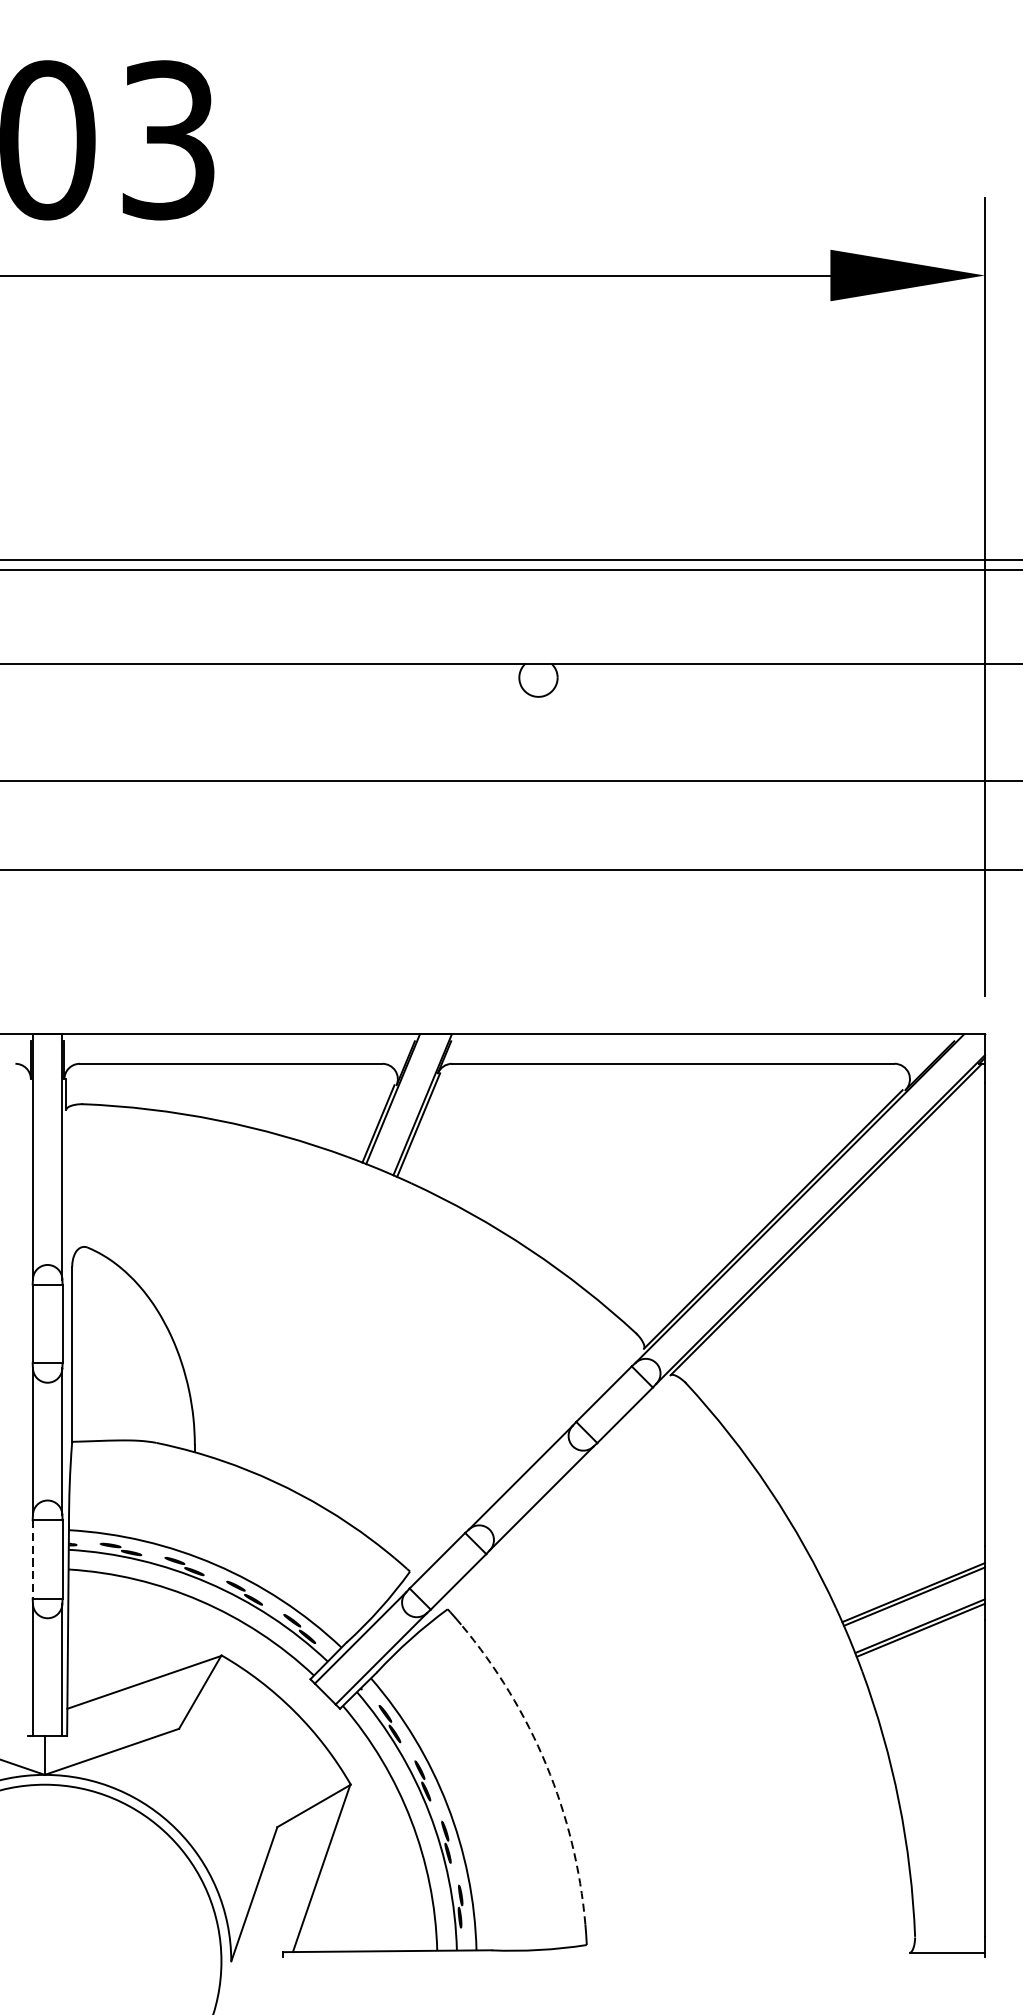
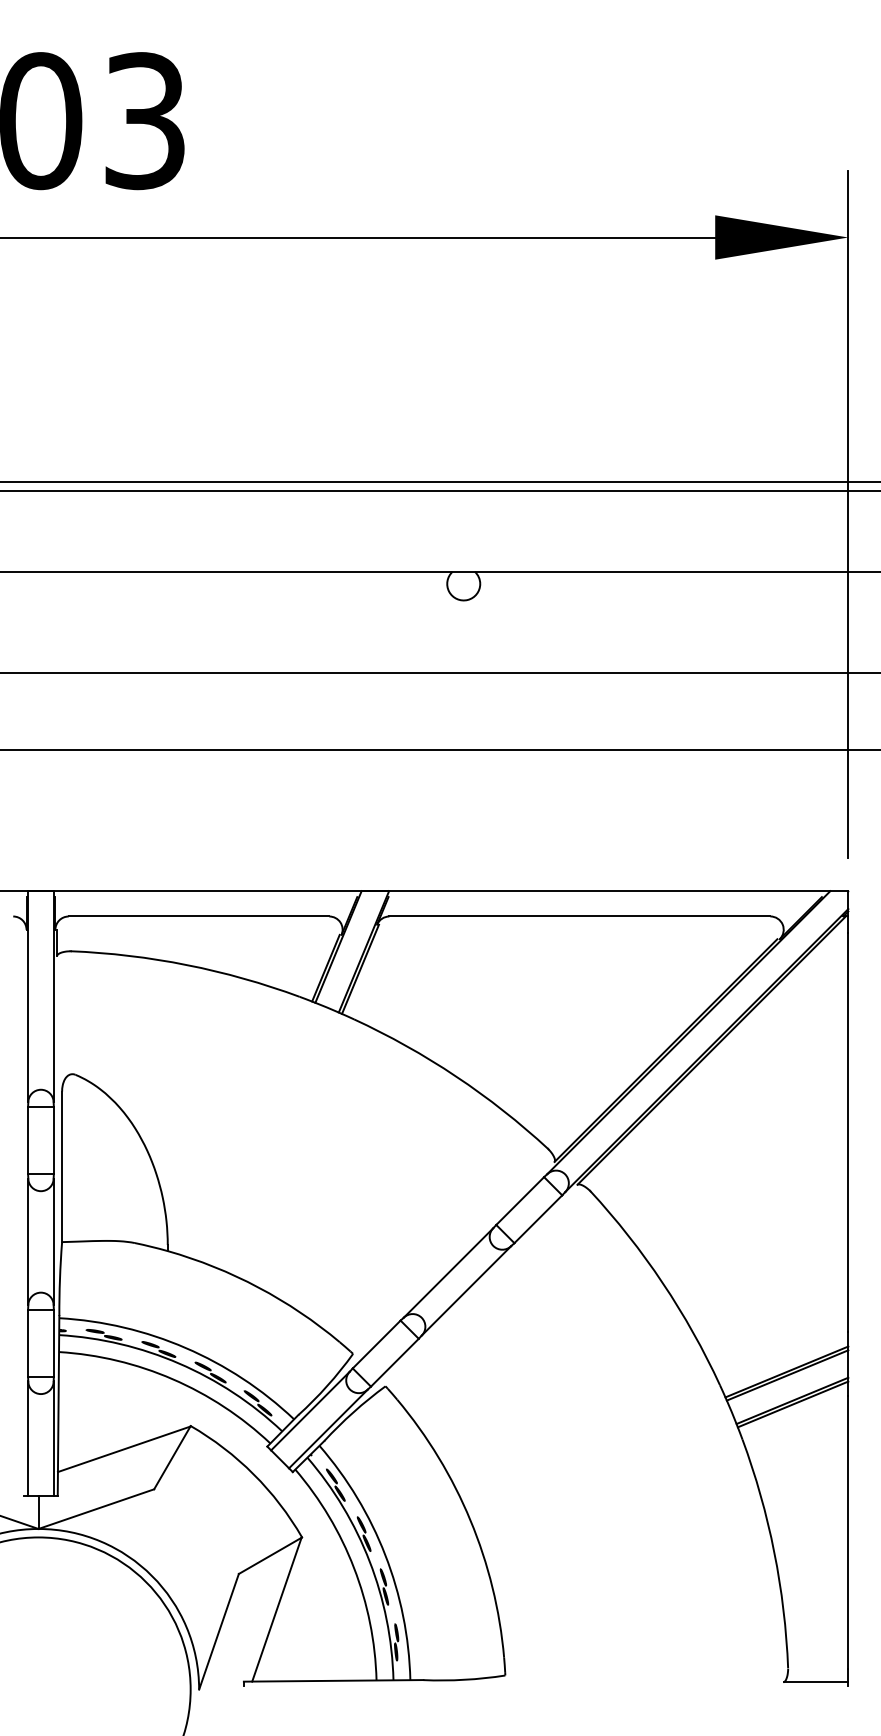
line: (33, 1559) -> (28, 1343), dashed -> solid
arc: (546, 1765) -> (470, 1520), dashed -> solid

